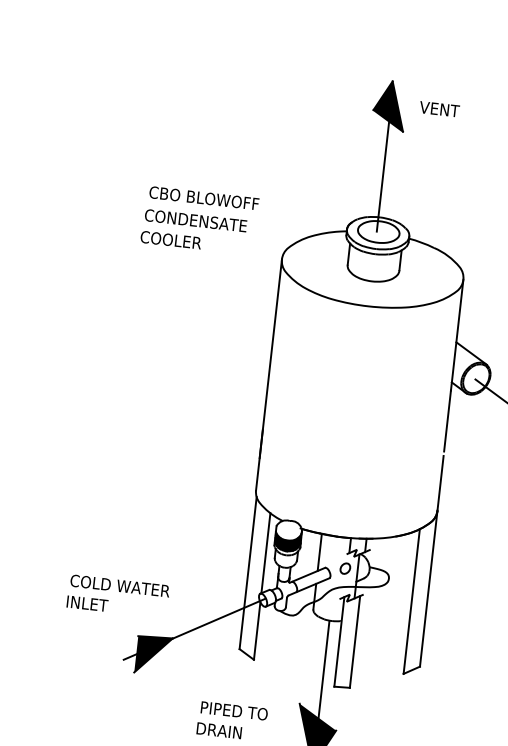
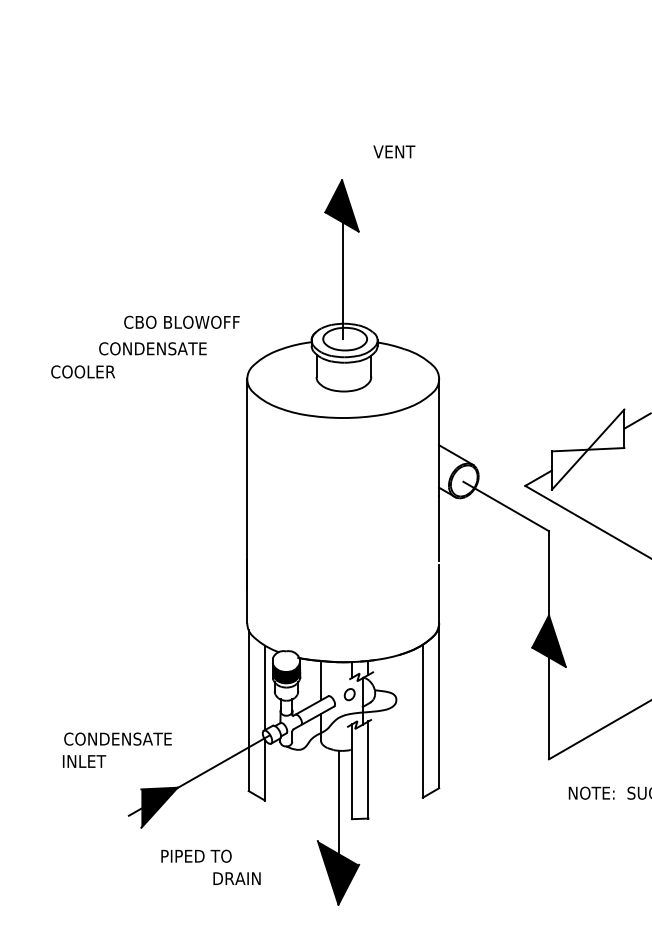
text: (439, 108) -> (394, 151), moved
text: (203, 197) -> (181, 321), moved
text: (170, 239) -> (82, 371), moved
text: (133, 586) -> (130, 738), COLD WATER -> CONDENSATE
text: (234, 710) -> (196, 855), moved

